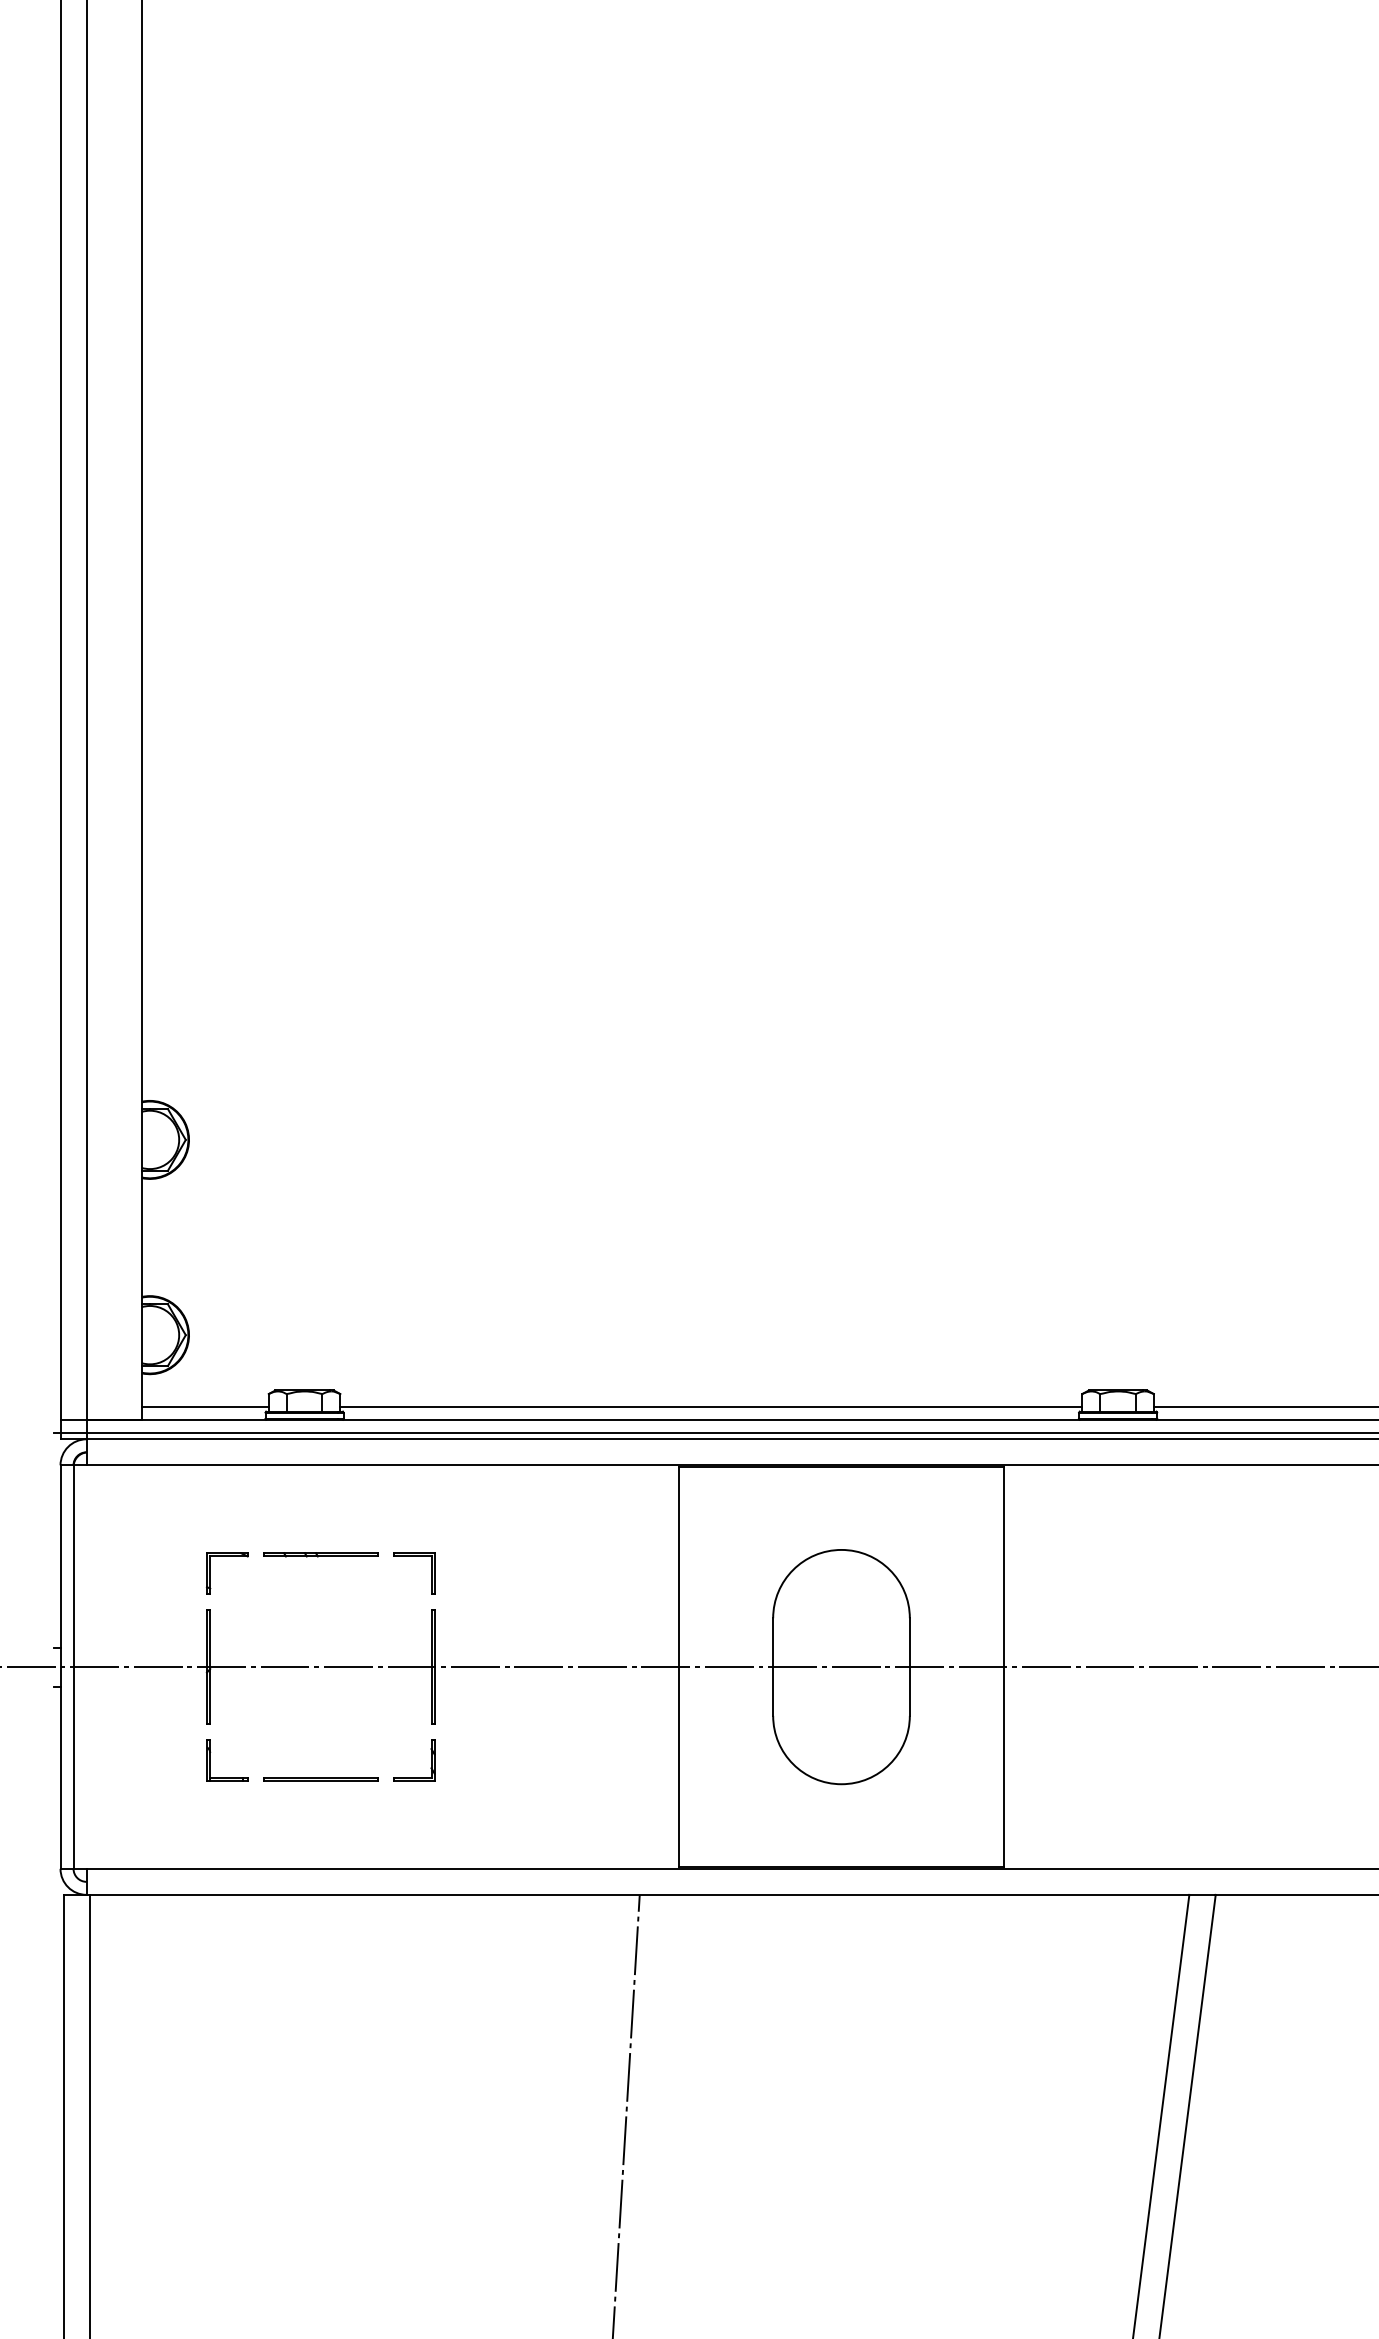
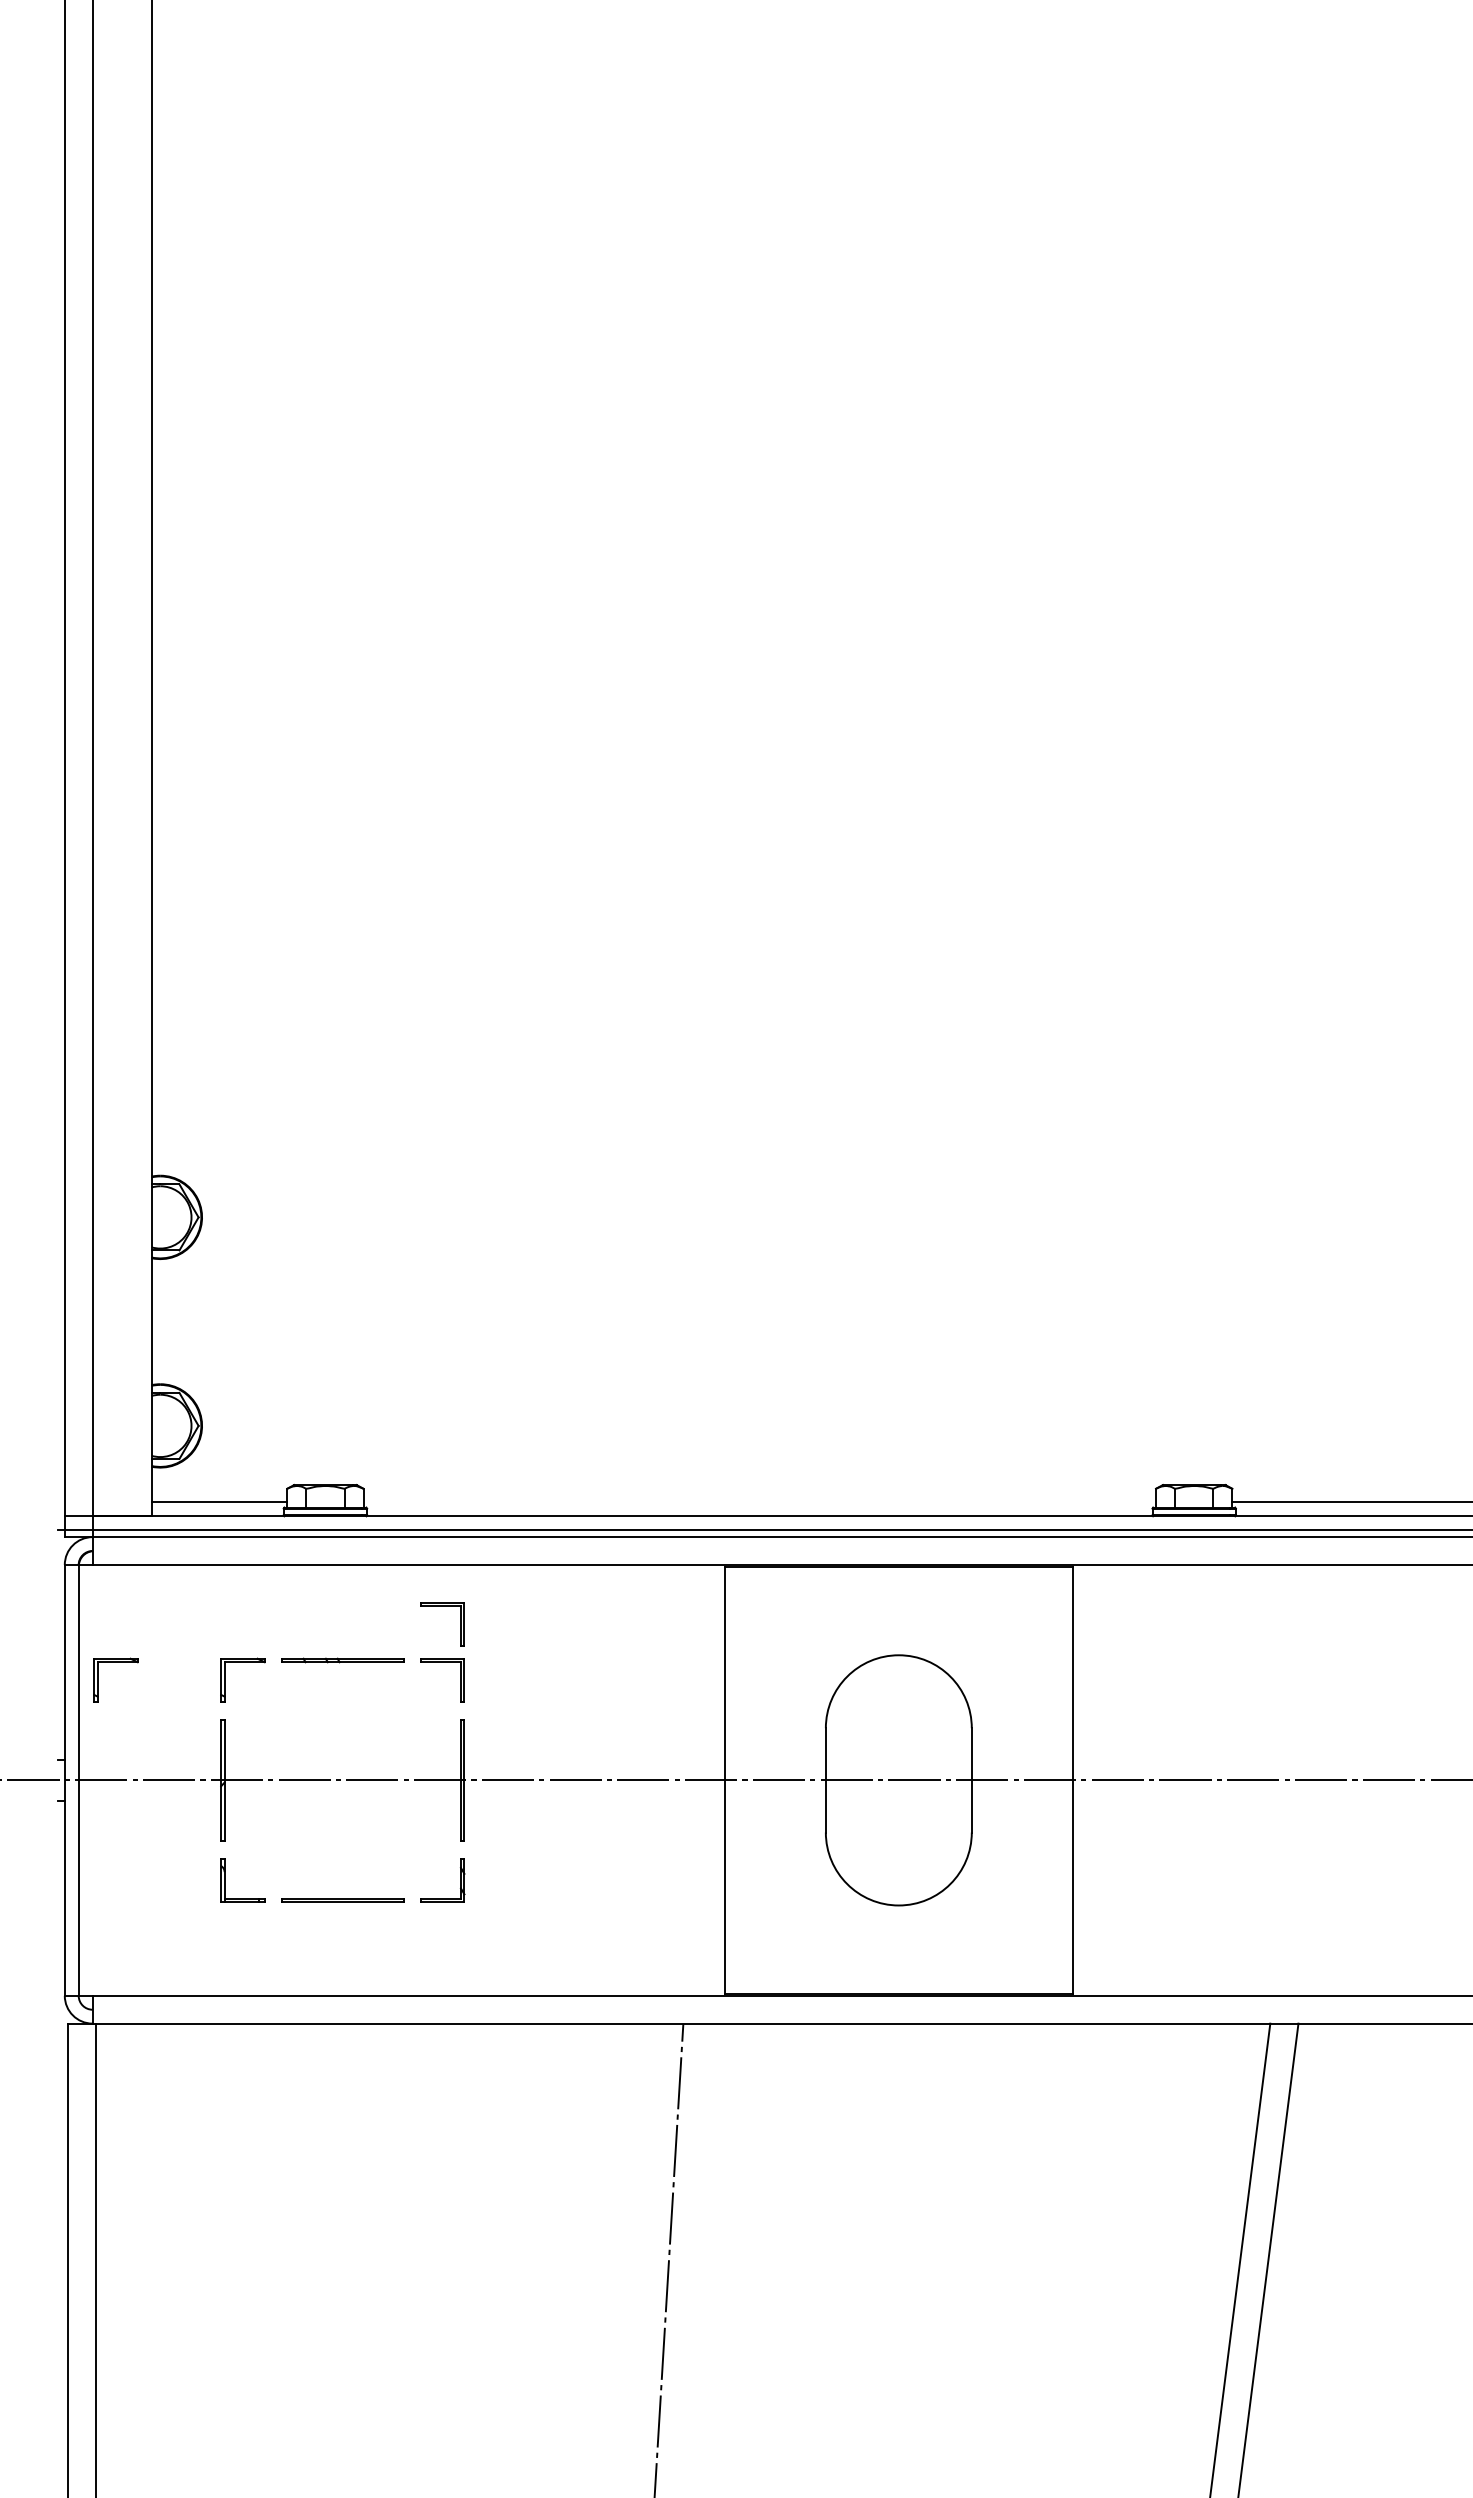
line: (711, 1406) -> (759, 1502), removed
part: (414, 1504) -> (442, 1606), added
part: (107, 1556) -> (115, 1662), added

